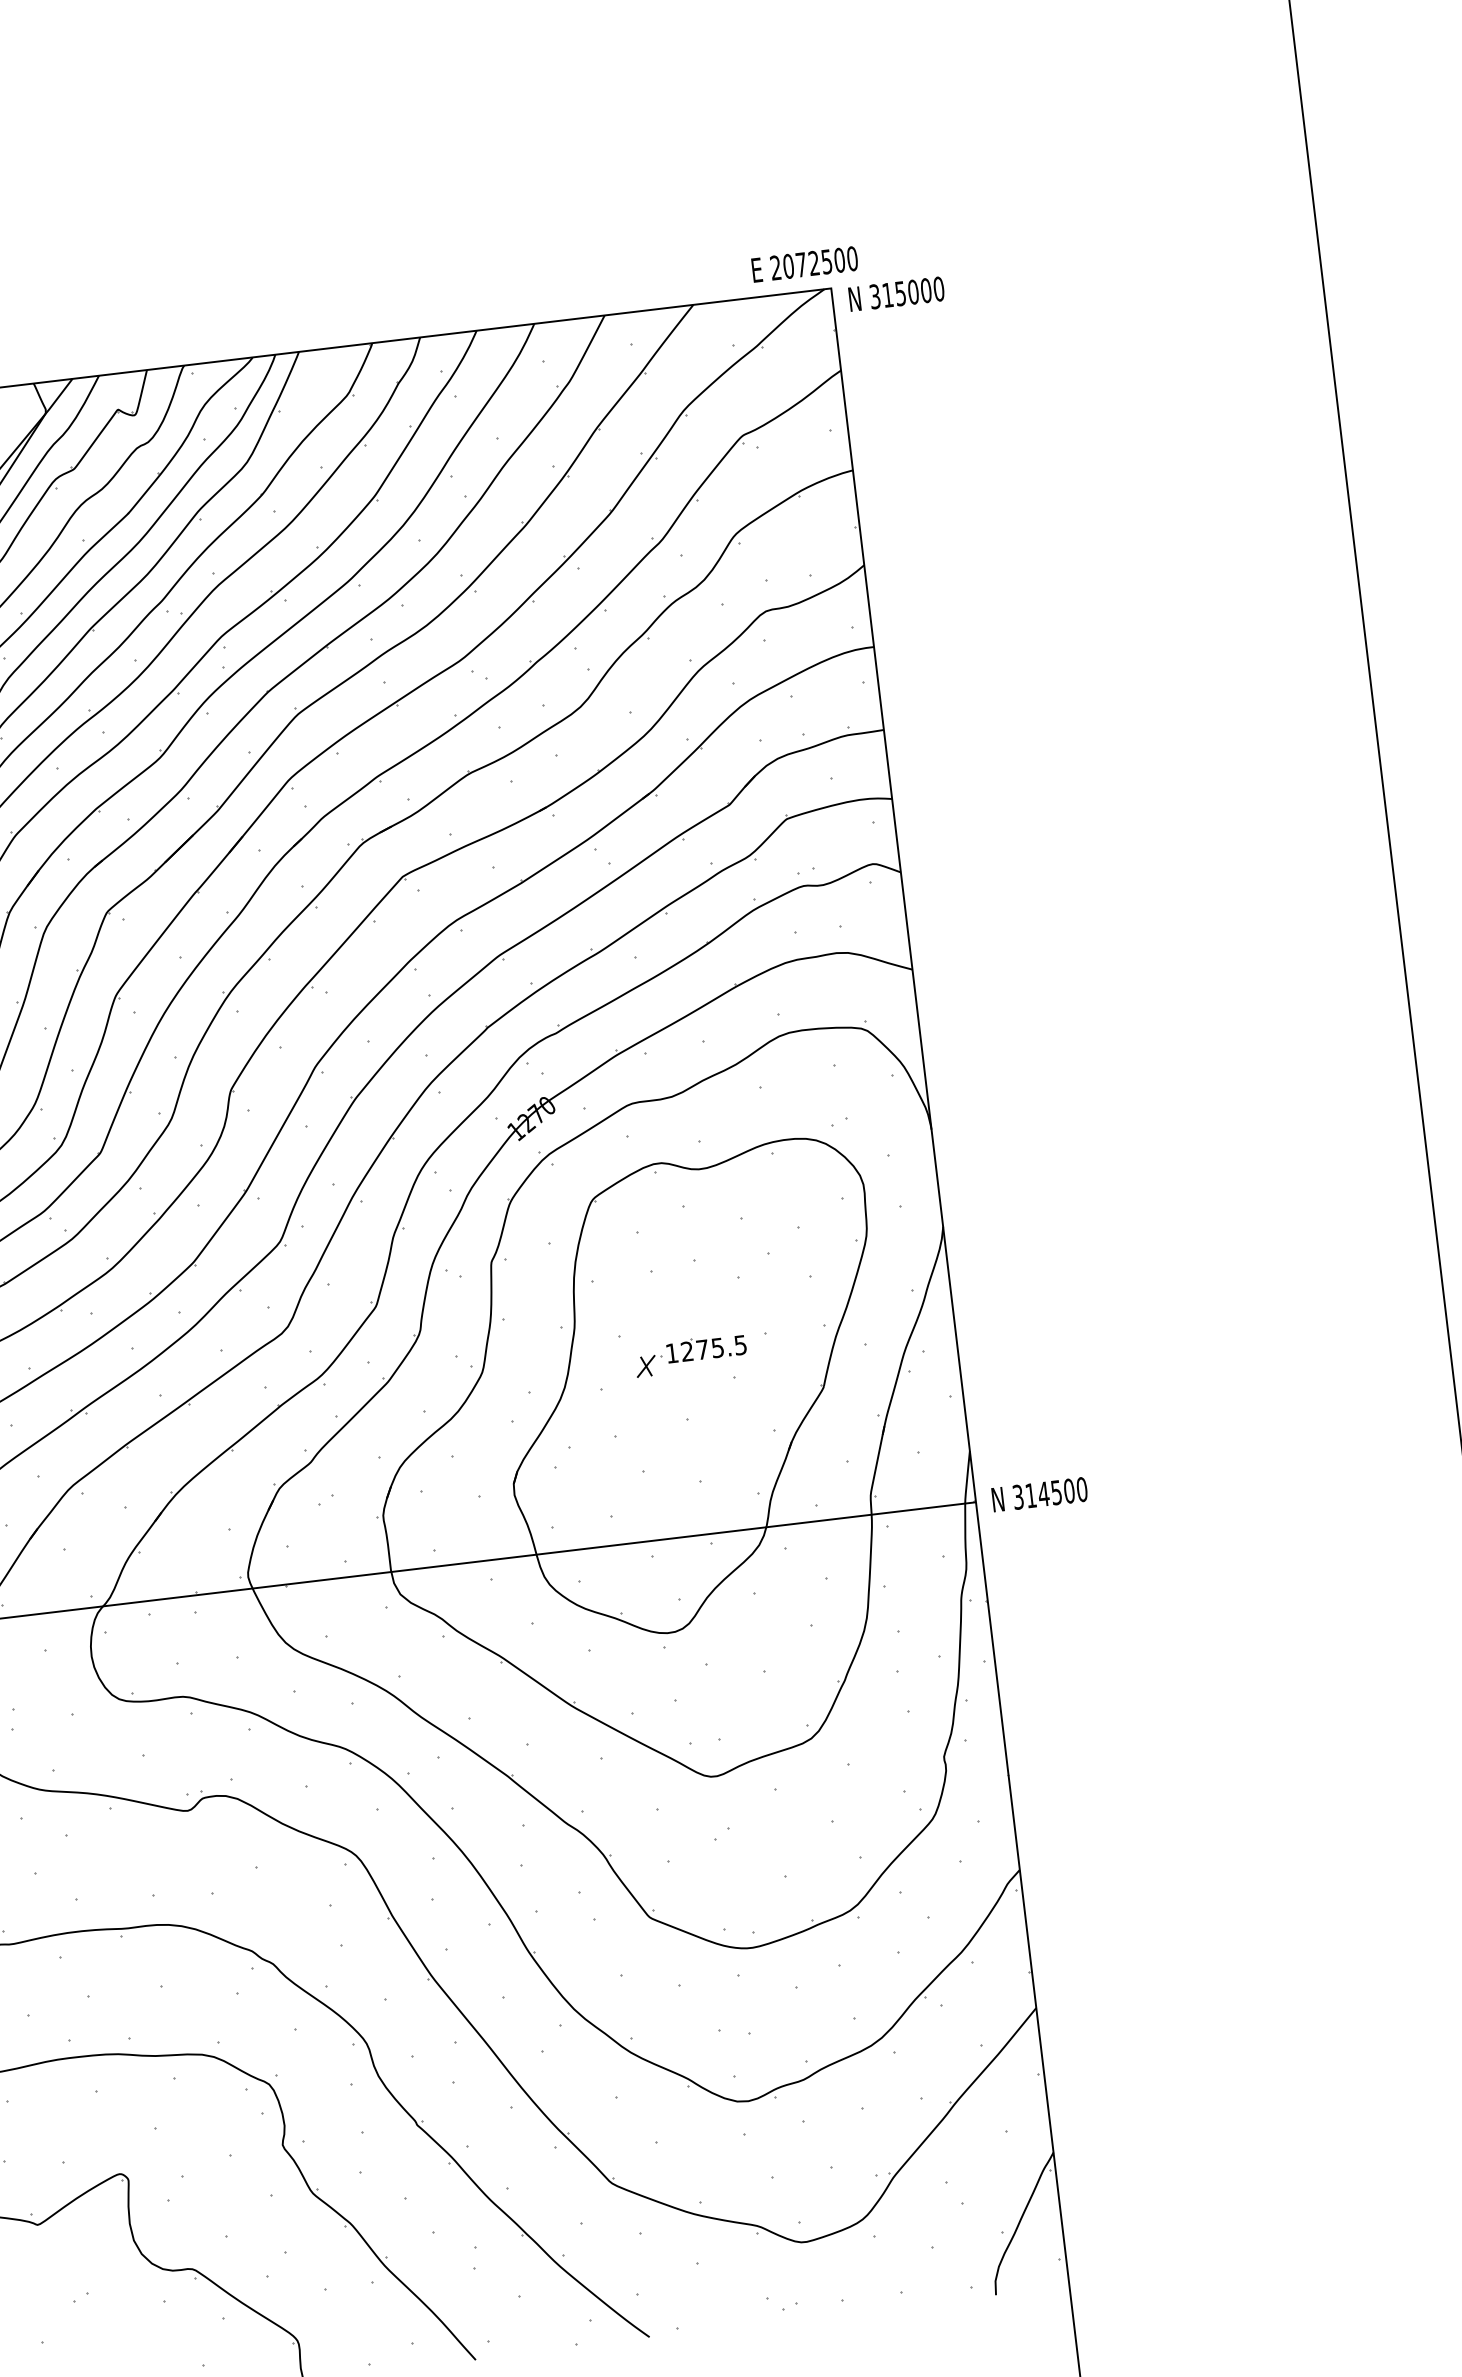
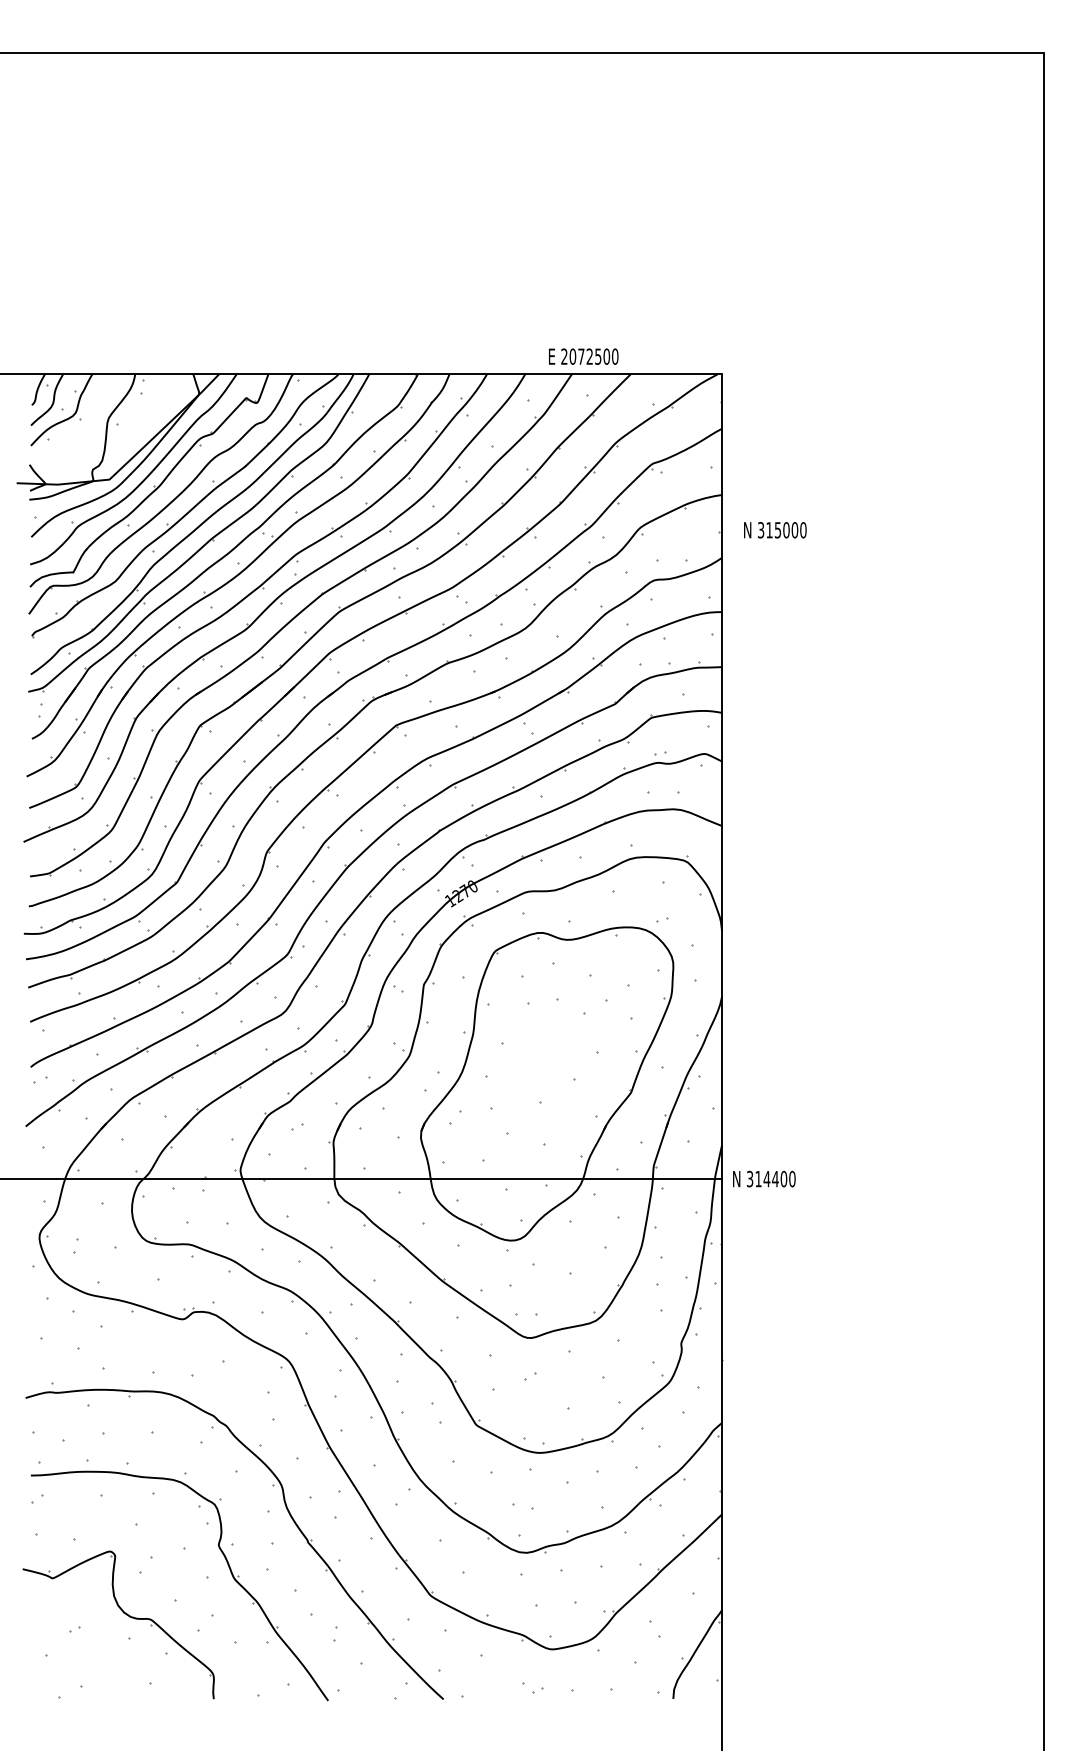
text: (804, 264) -> (583, 356), moved
text: (896, 294) -> (775, 530), moved
part: (689, 1354) -> (546, 1060), removed
text: (1056, 1493) -> (775, 1179), 314500 -> 314400

